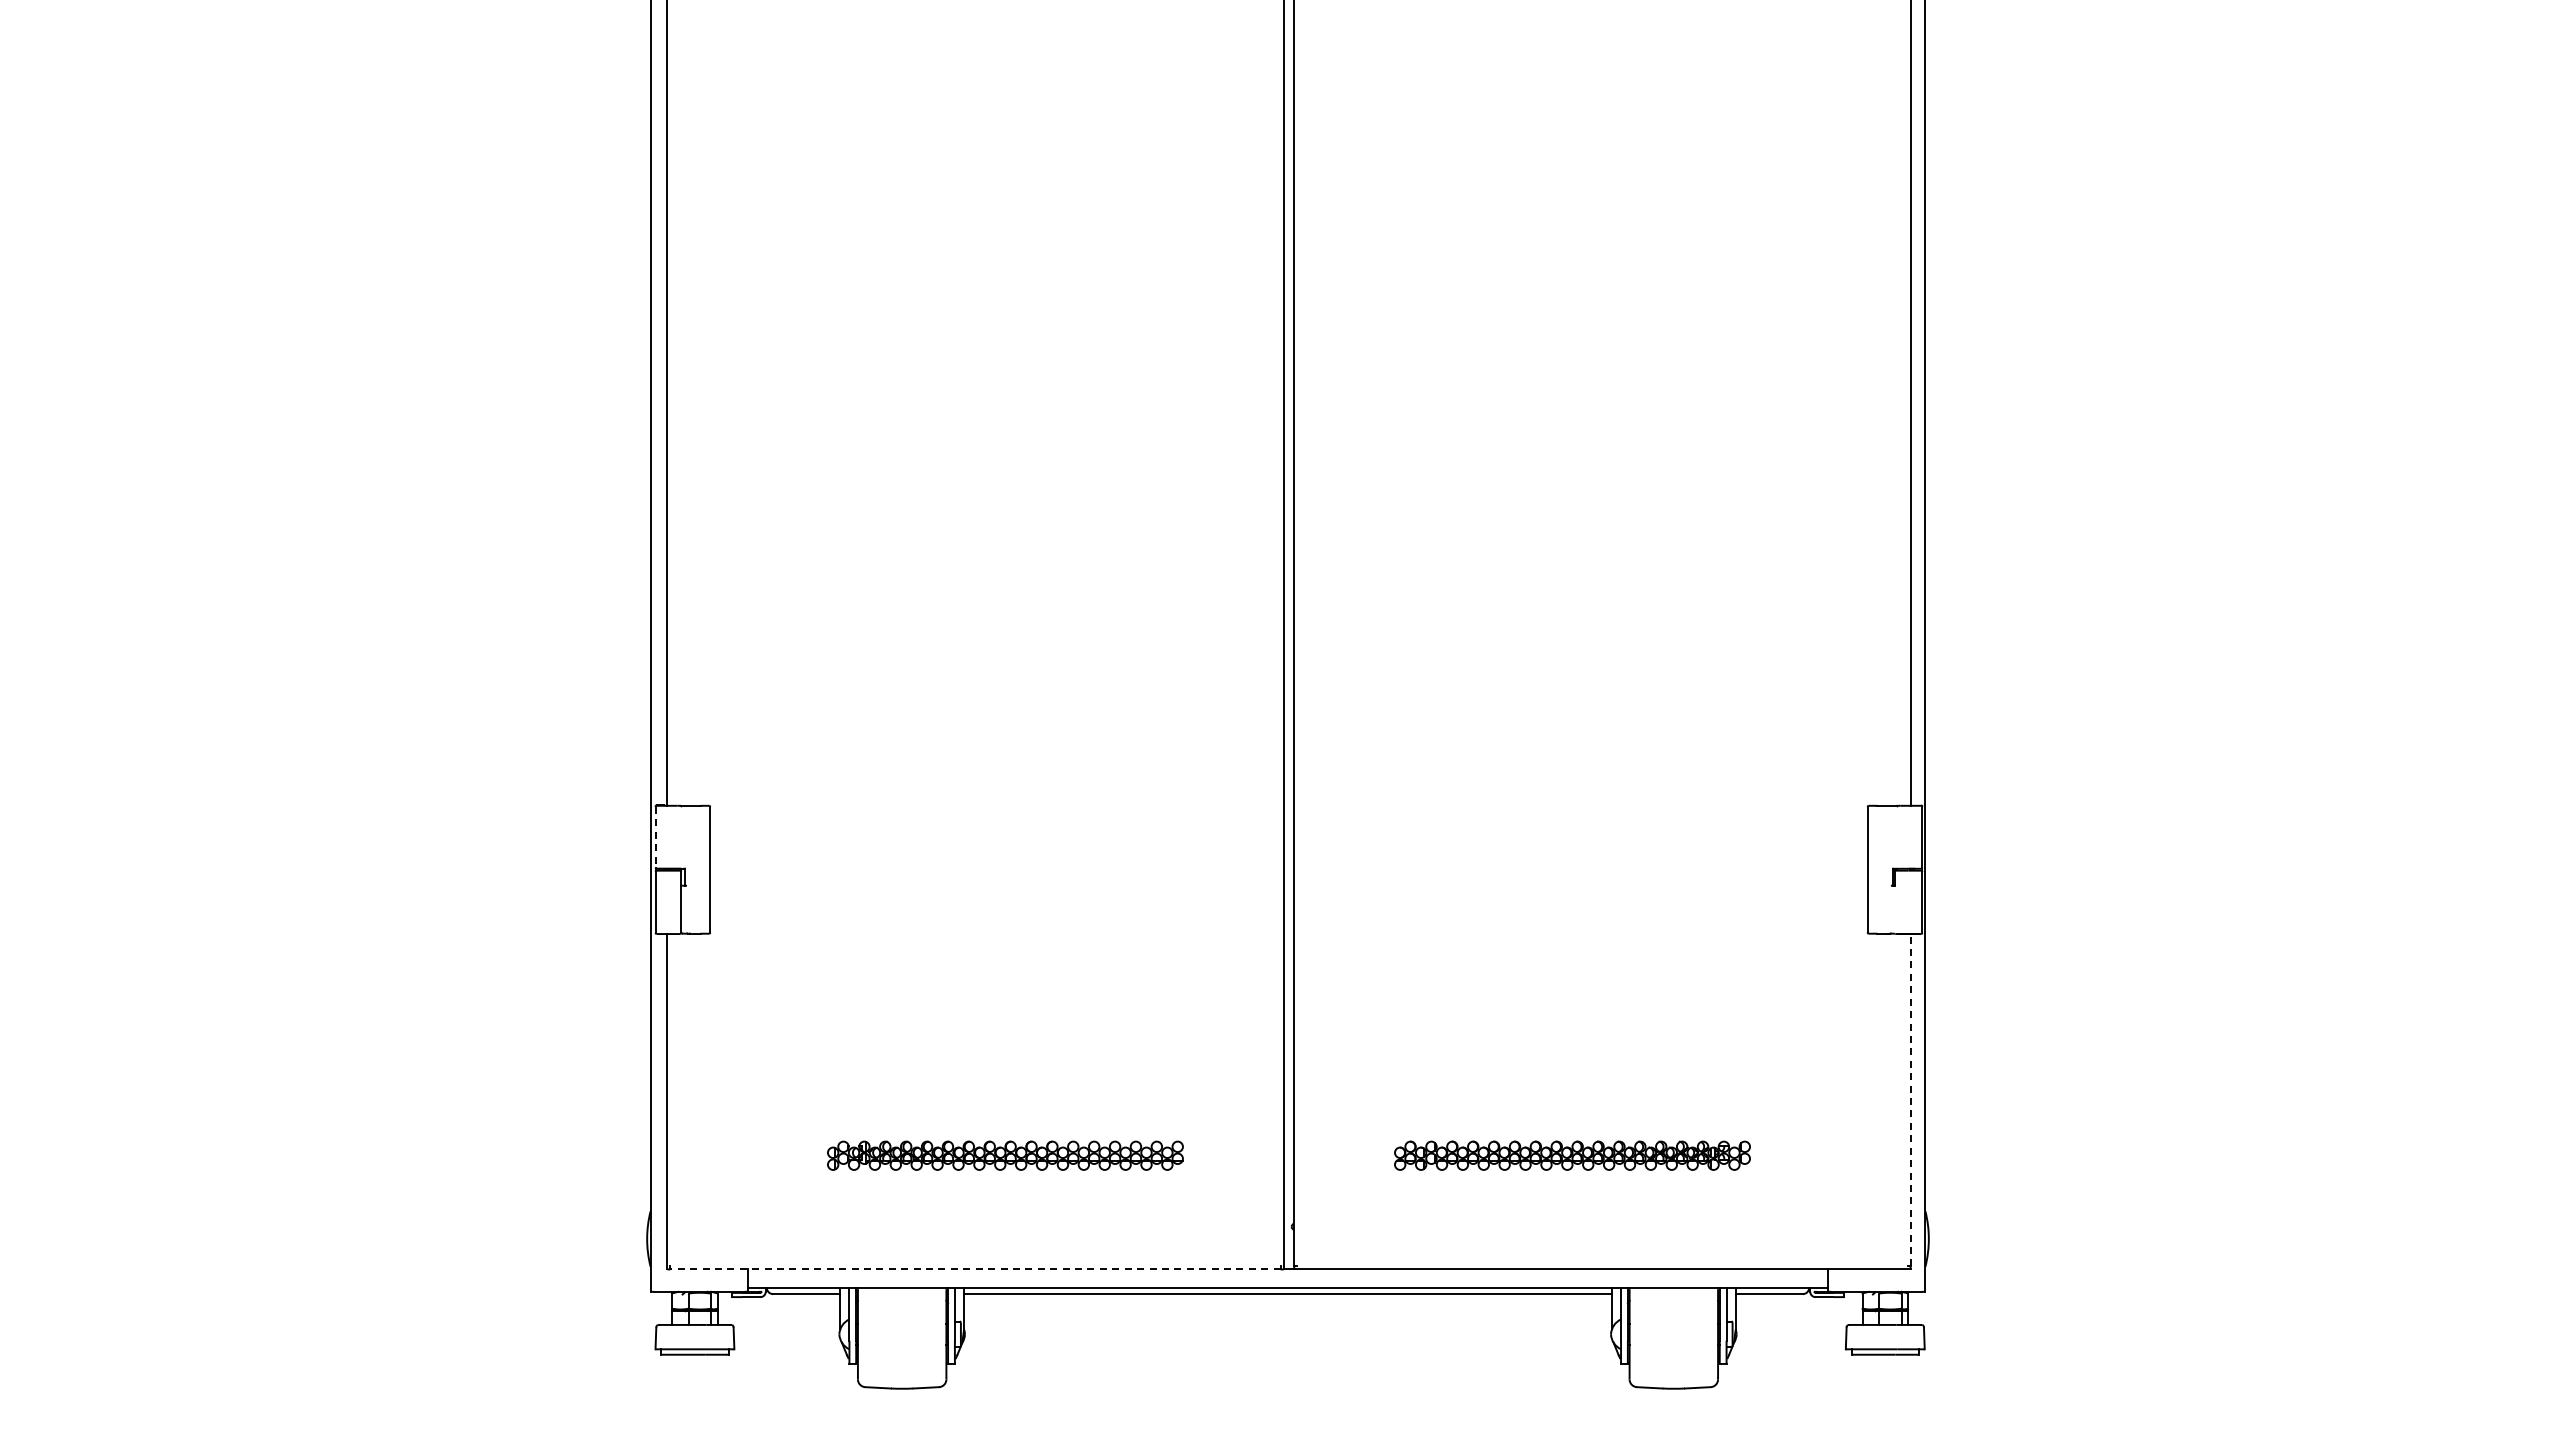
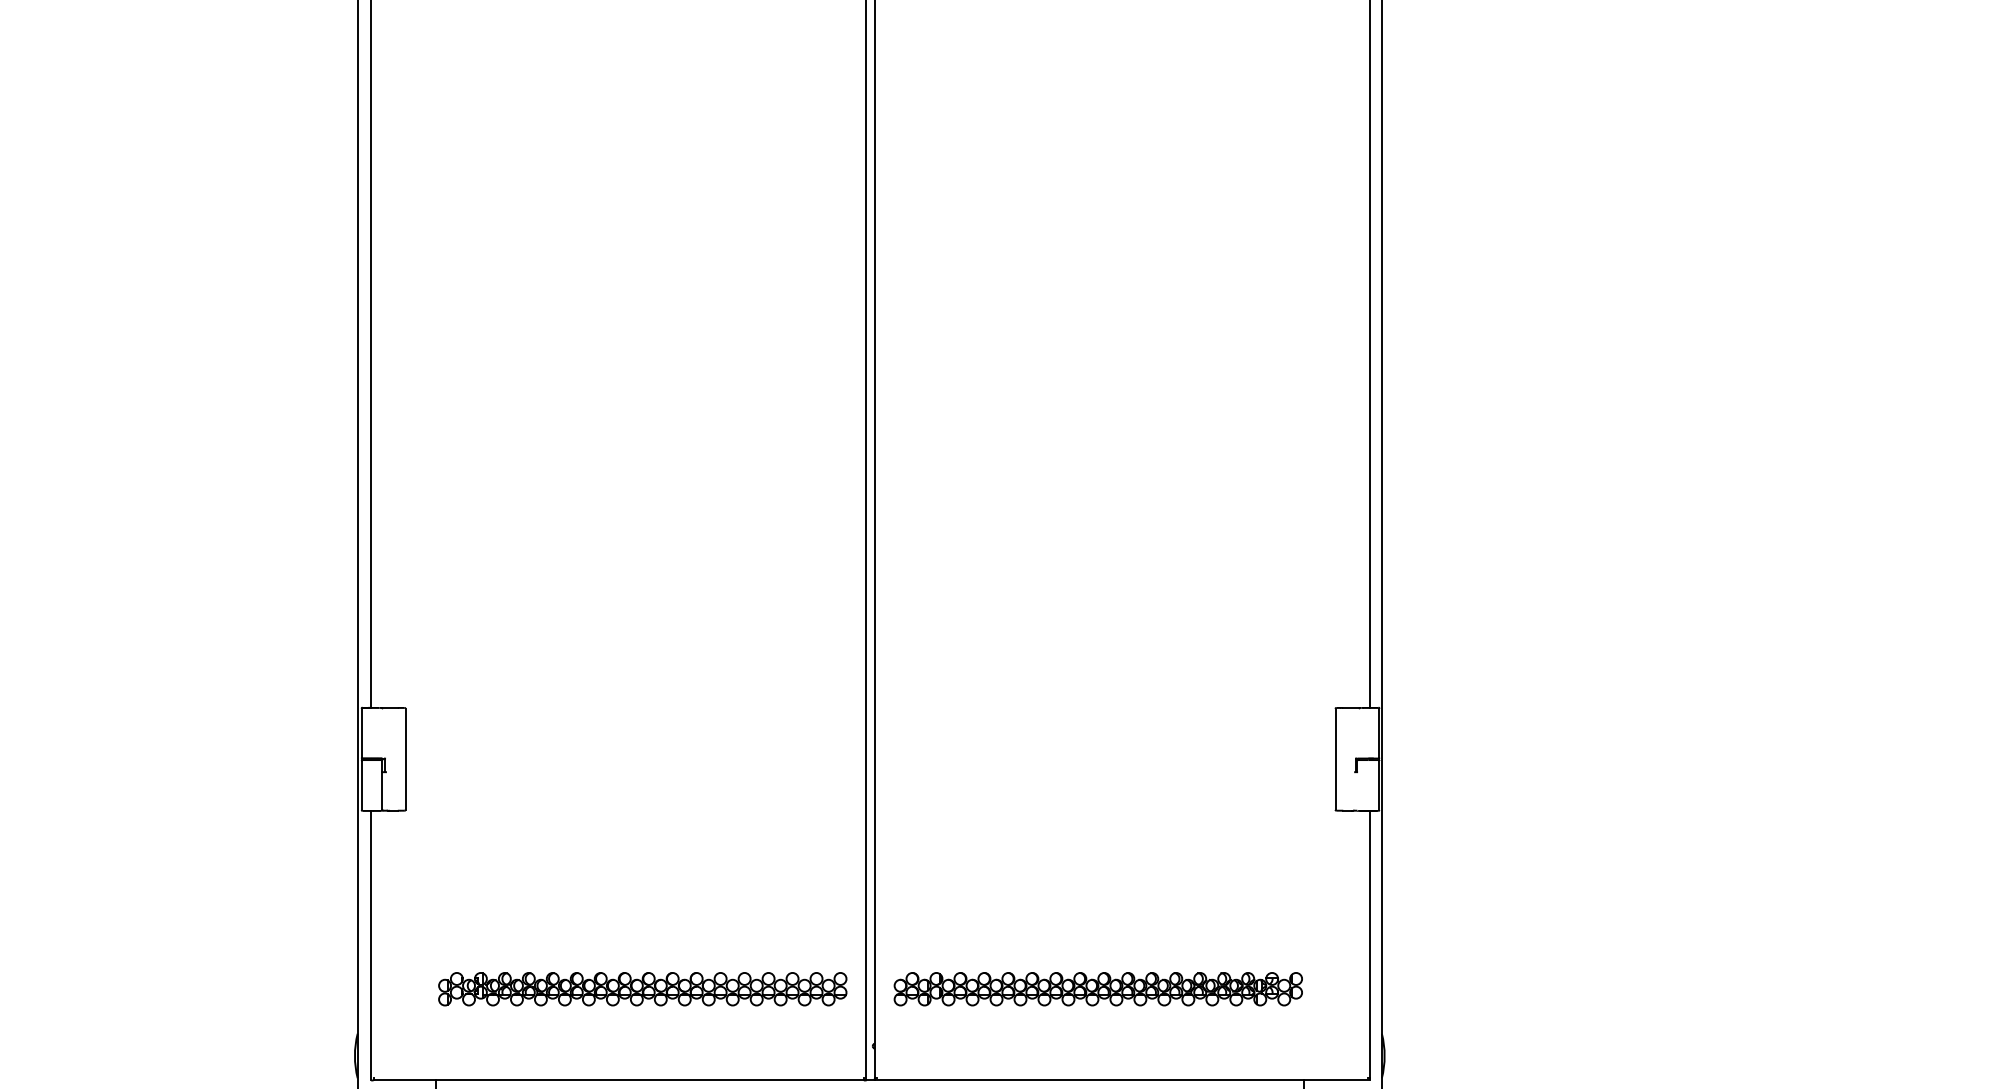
line: (655, 837) -> (361, 733), dashed -> solid
line: (1910, 1099) -> (1369, 943), dashed -> solid
part: (1005, 1155) -> (642, 988), size x1.43
part: (1572, 1155) -> (1098, 988), size x1.43
line: (974, 1269) -> (617, 1080), dashed -> solid

